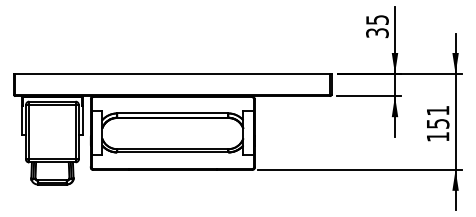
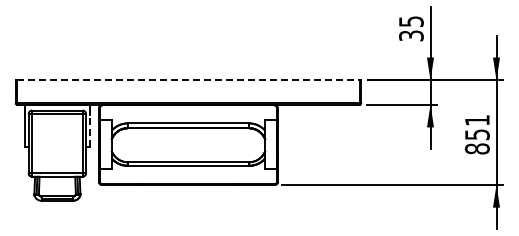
line: (172, 74) -> (188, 80), solid -> dashed
line: (82, 119) -> (90, 130), solid -> dashed
text: (438, 136) -> (477, 148), 151 -> 851

